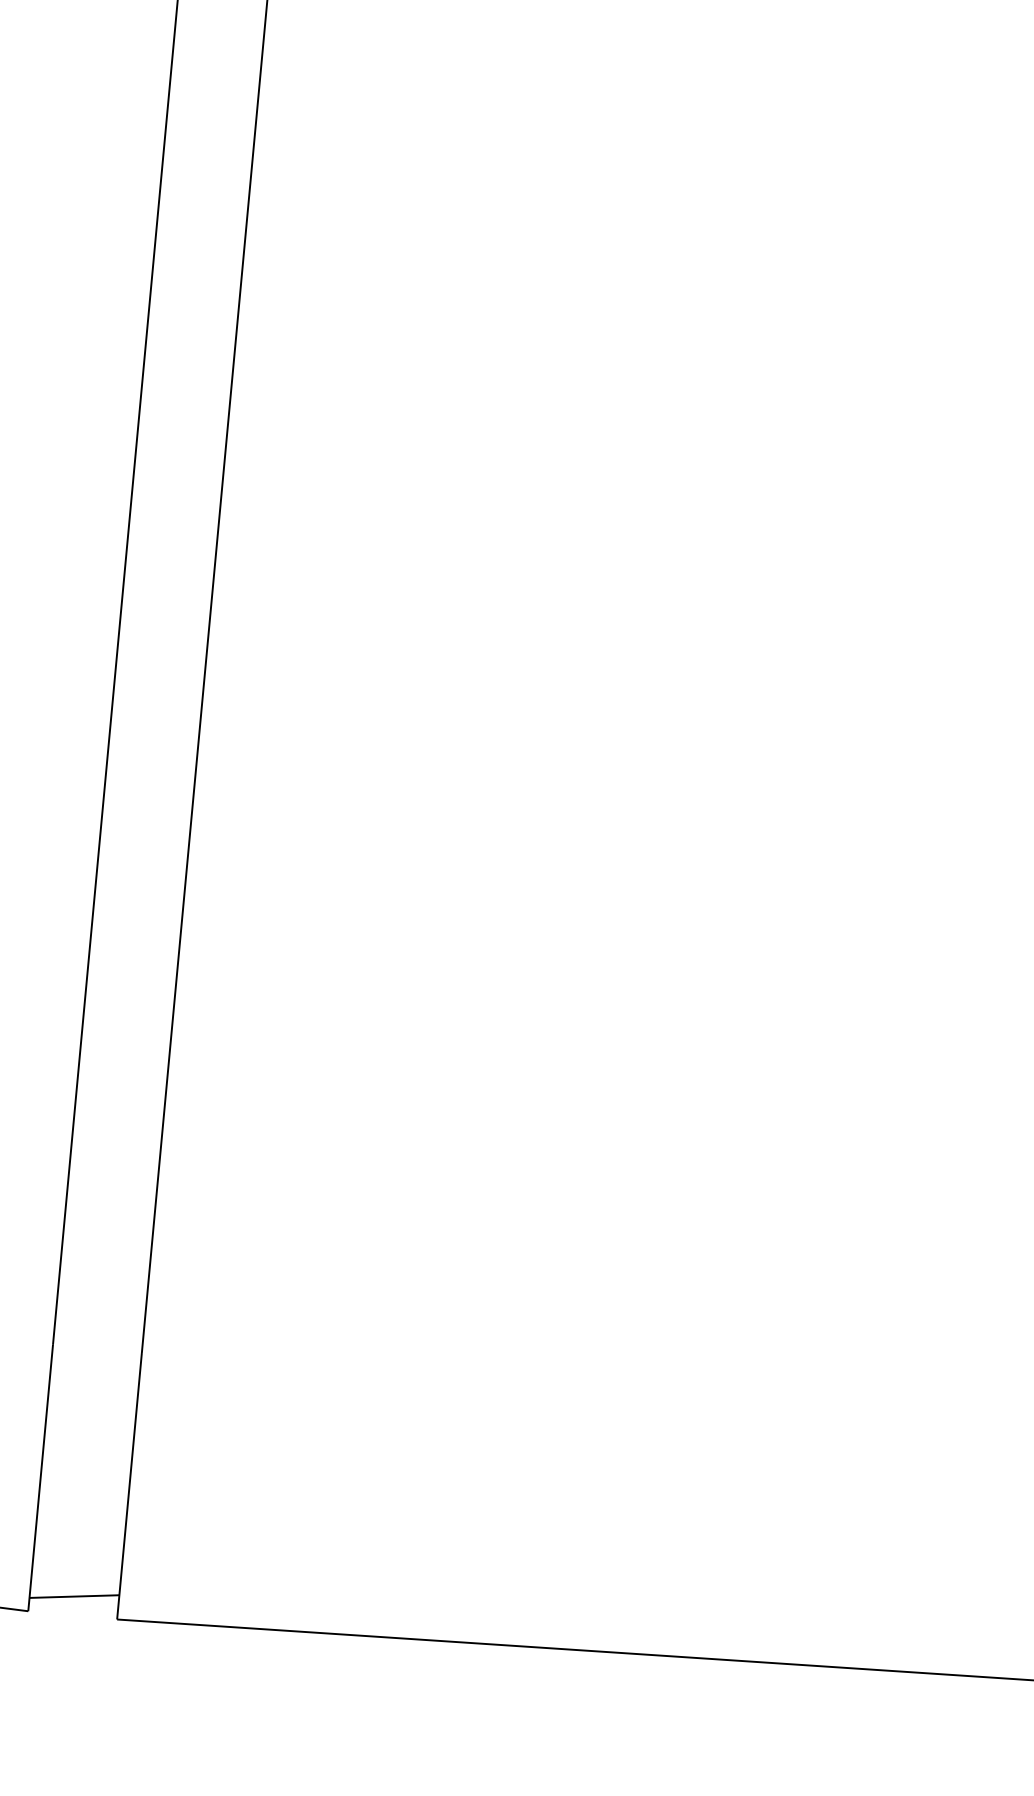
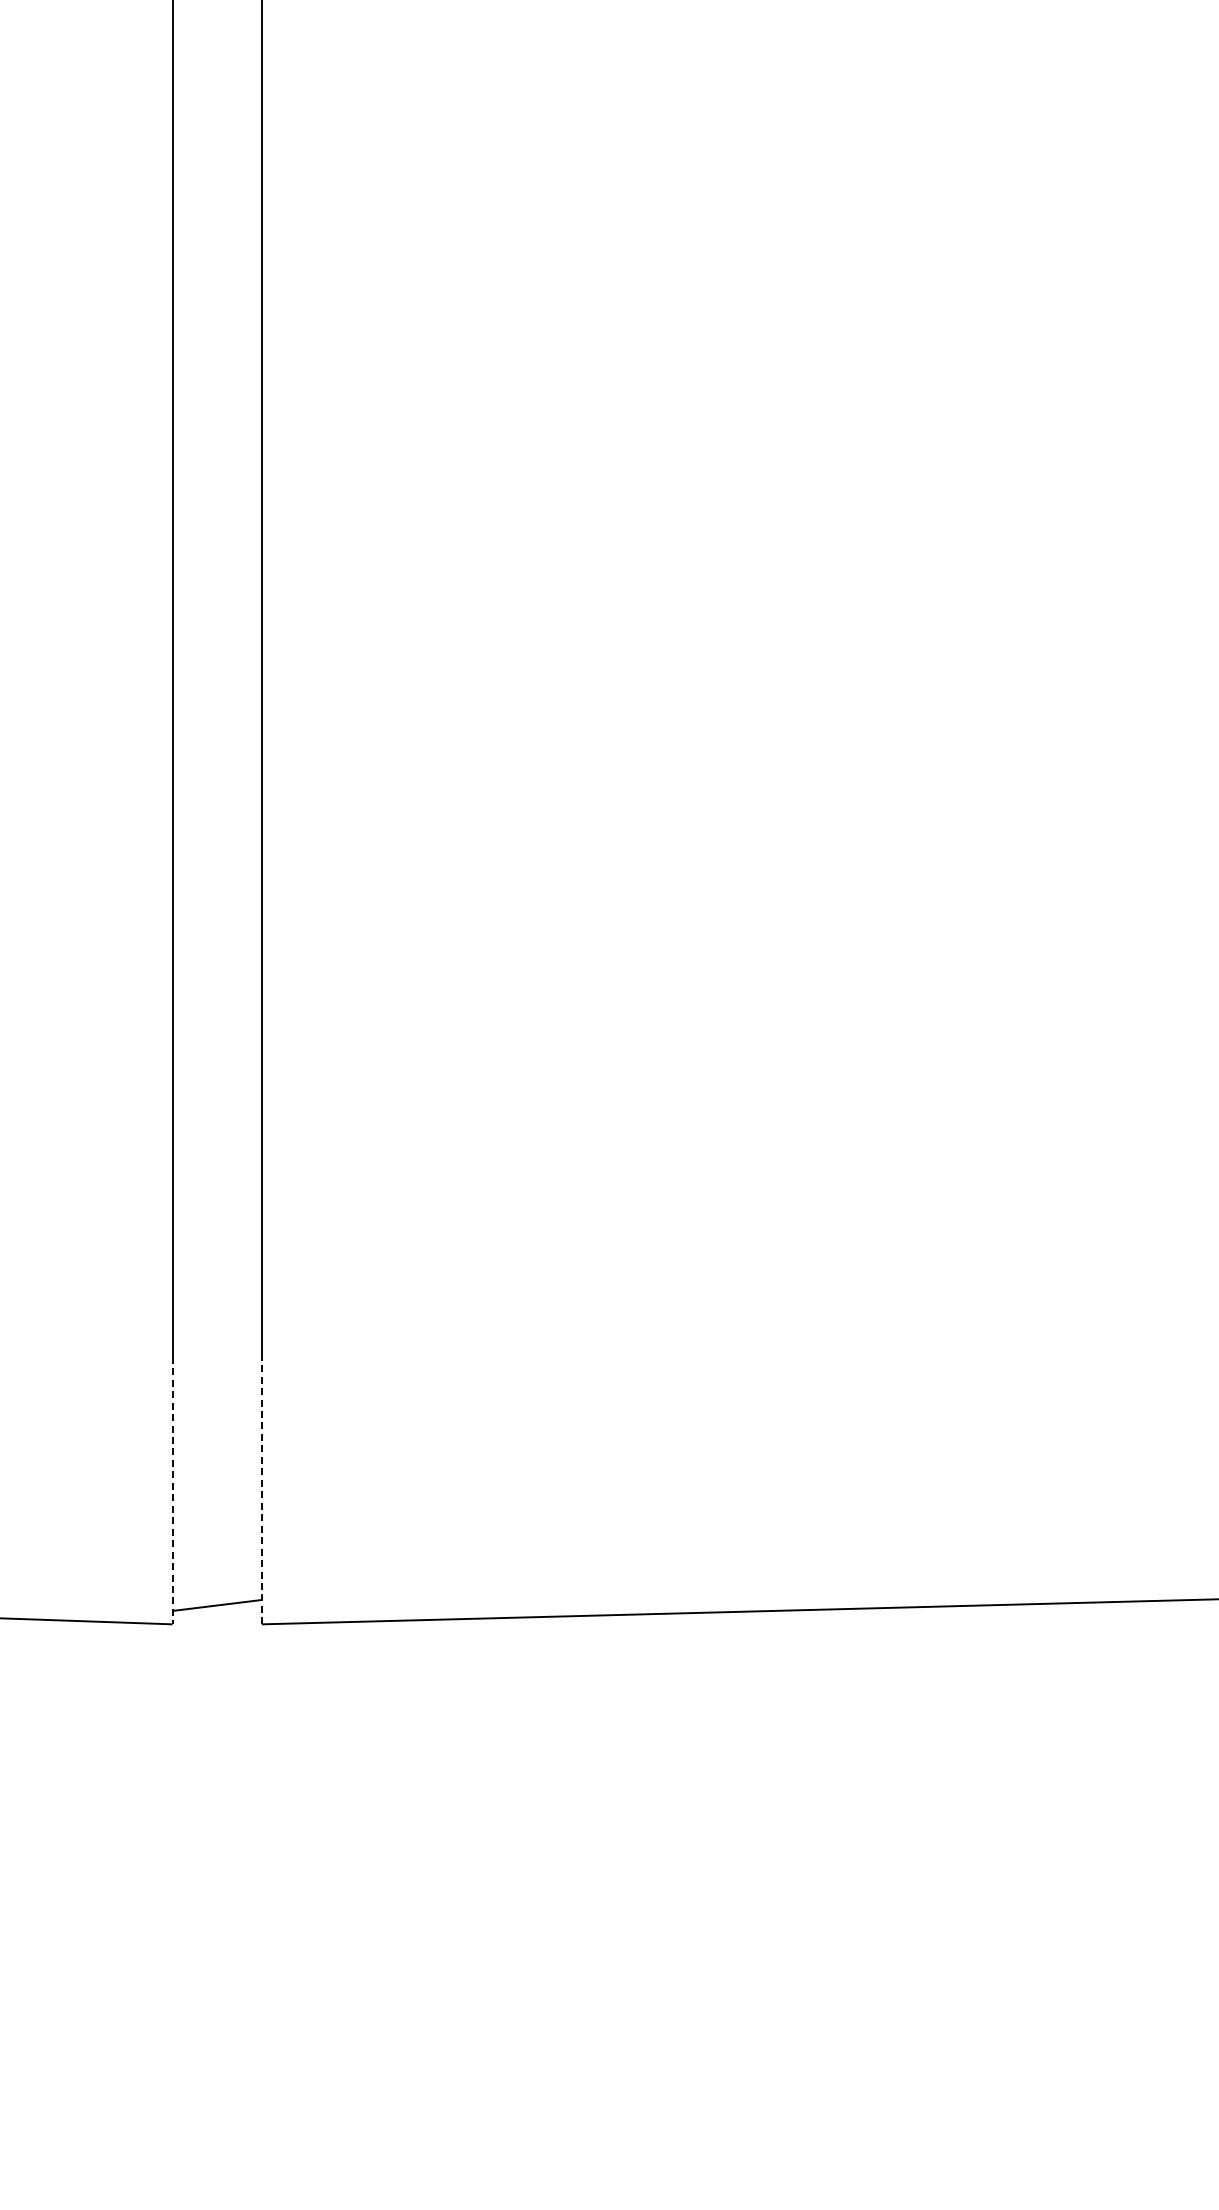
line: (40, 1477) -> (172, 1490), solid -> dashed
line: (129, 1486) -> (261, 1490), solid -> dashed

